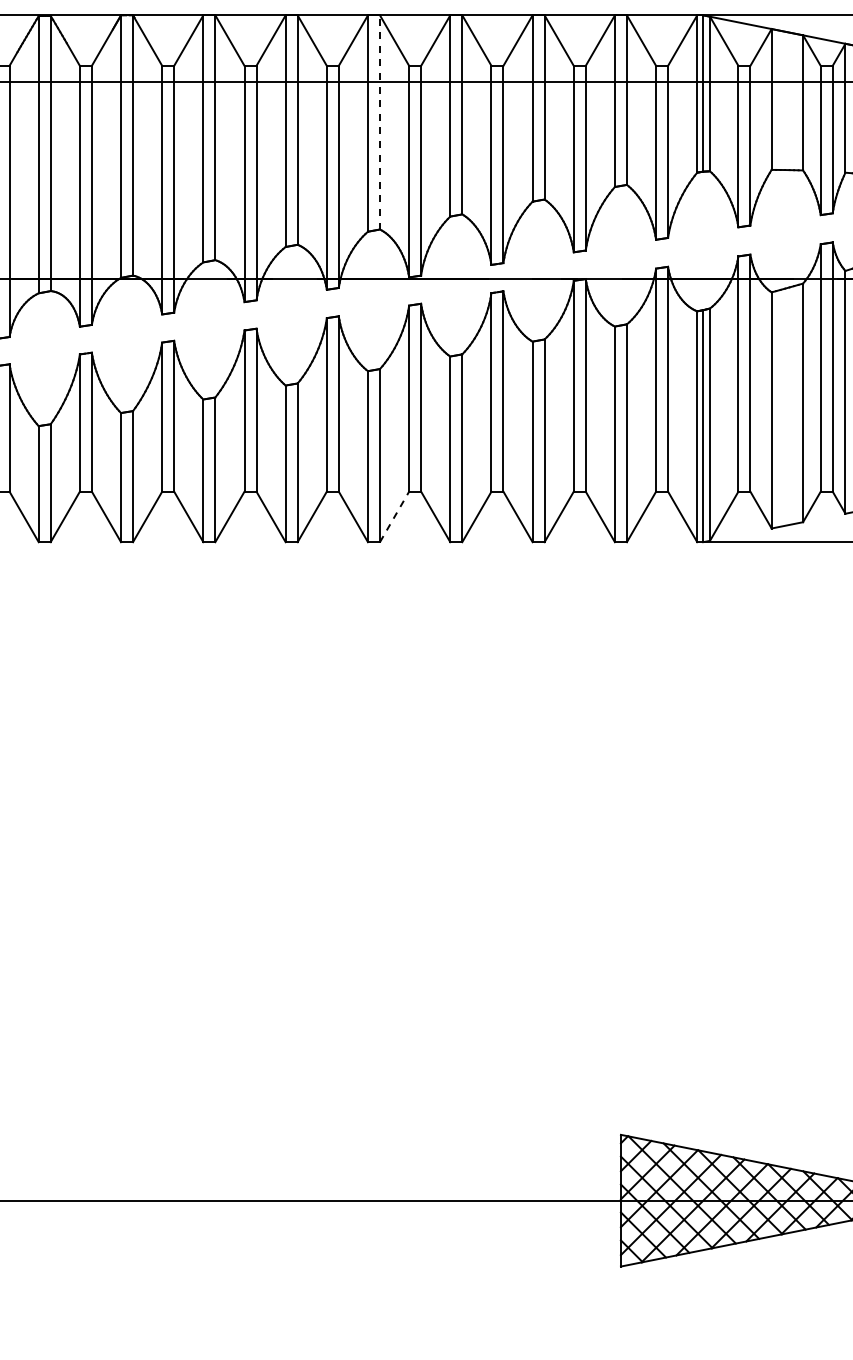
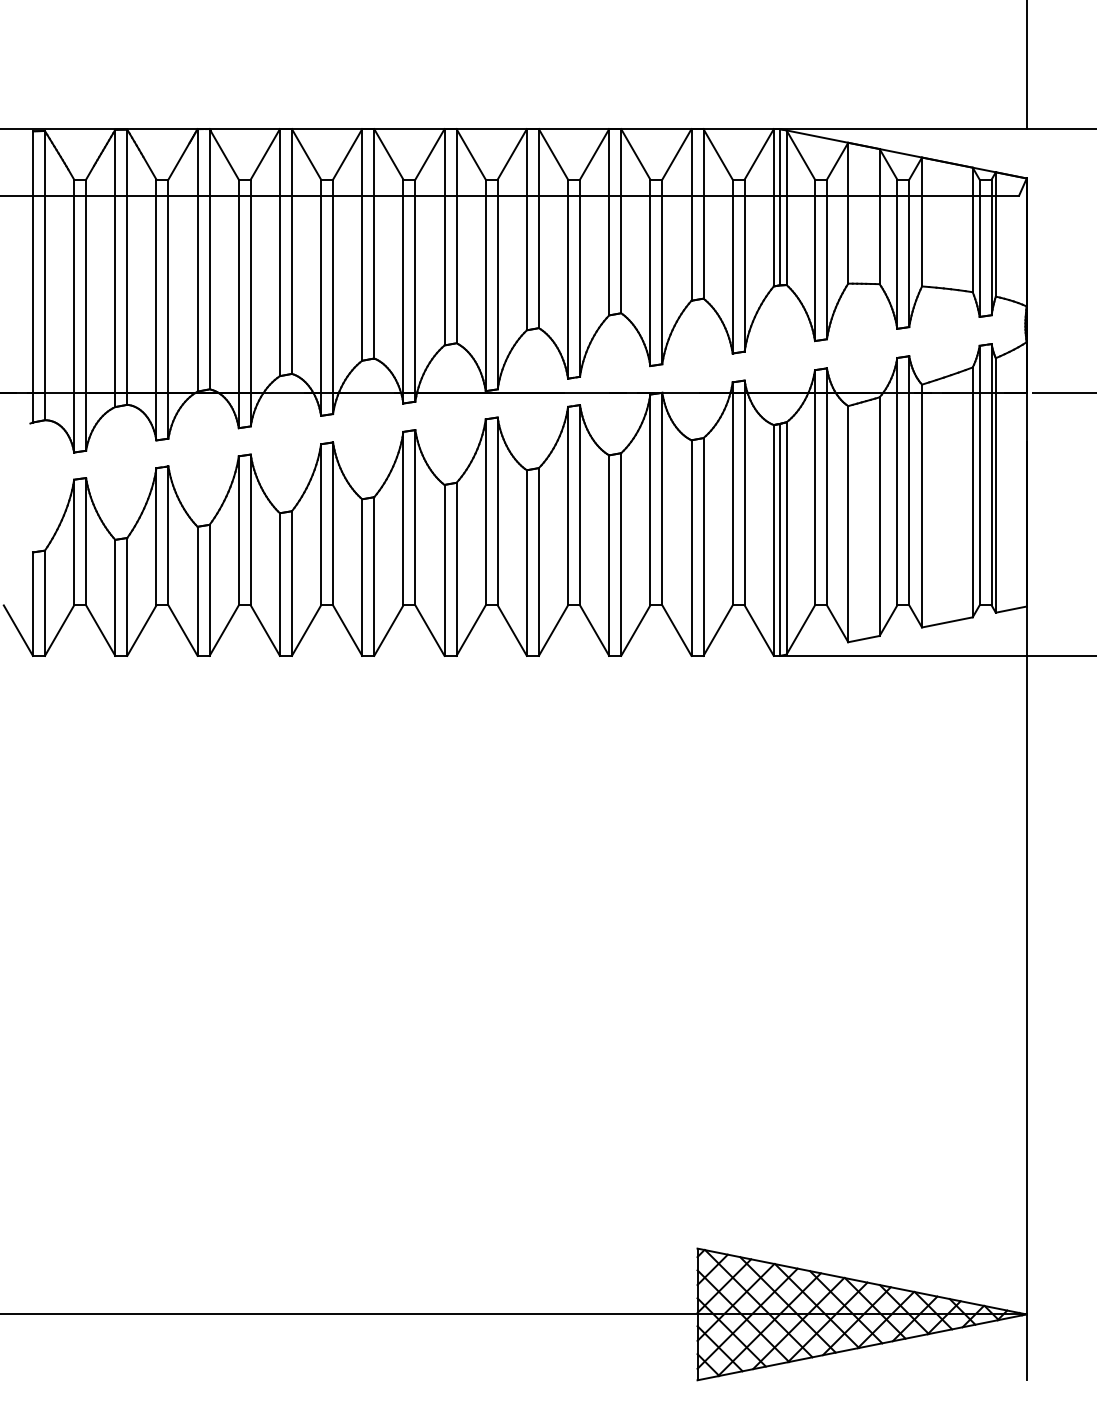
line: (379, 121) -> (456, 235), dashed -> solid
line: (394, 516) -> (471, 630), dashed -> solid

